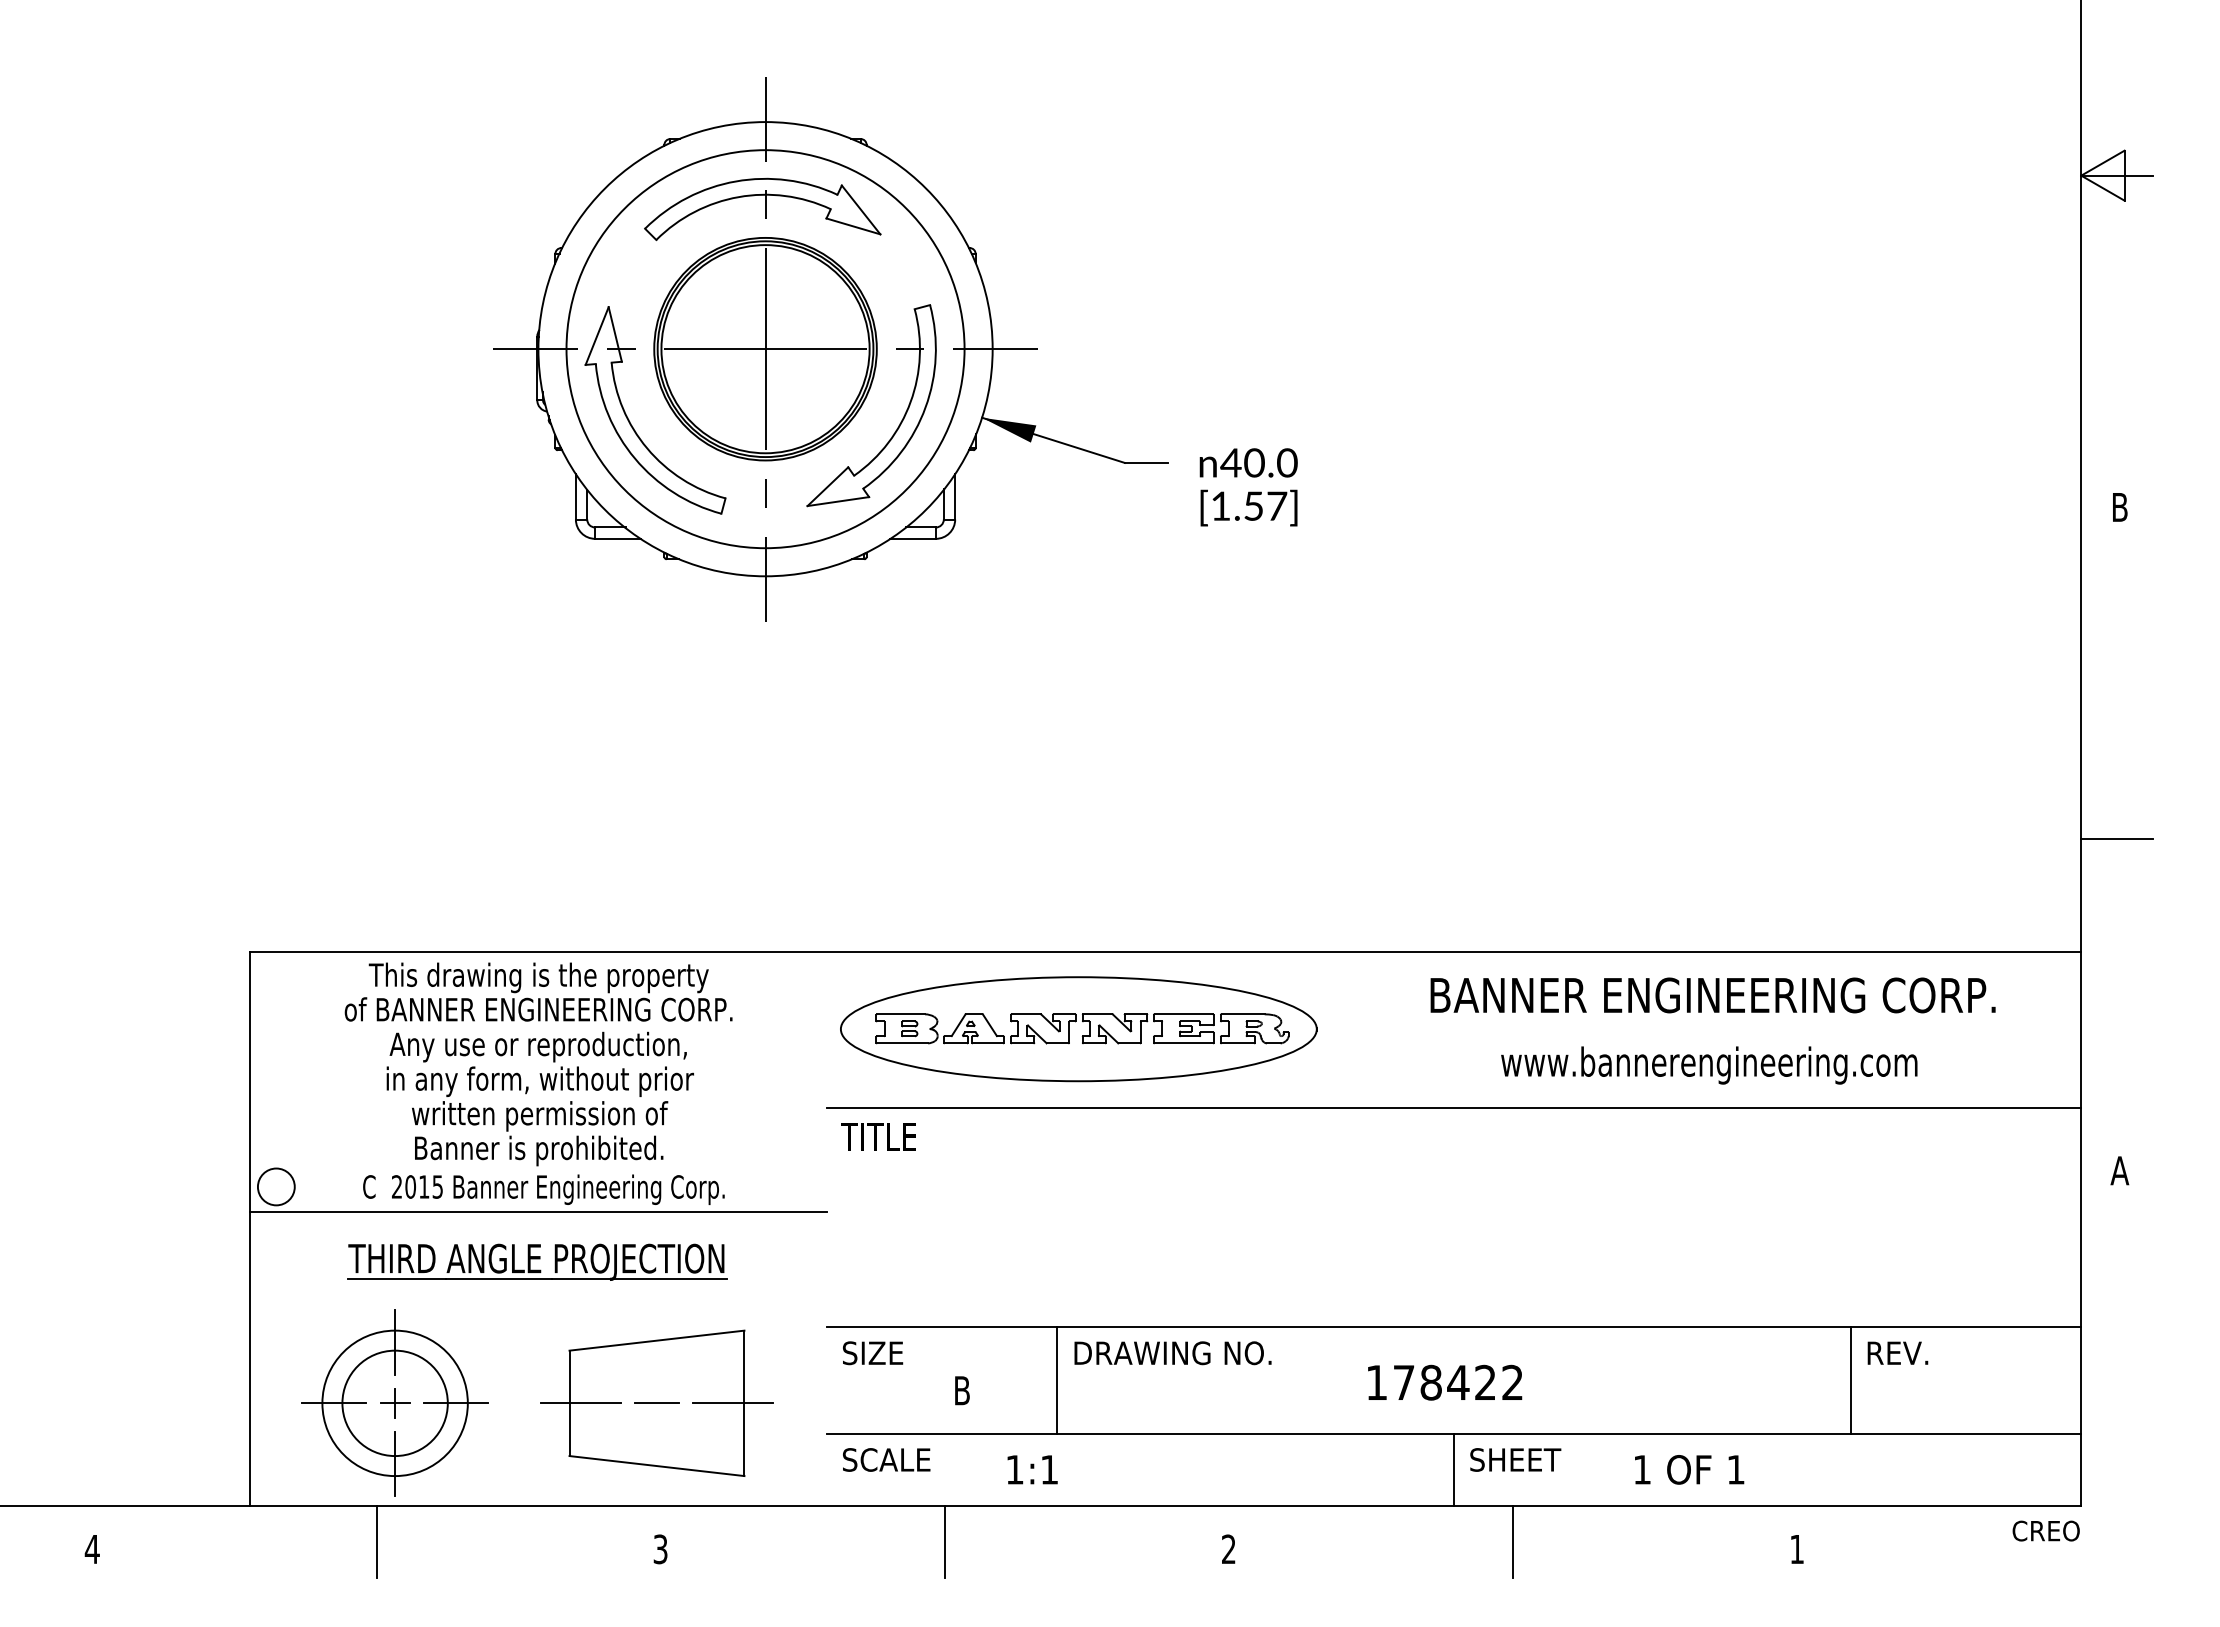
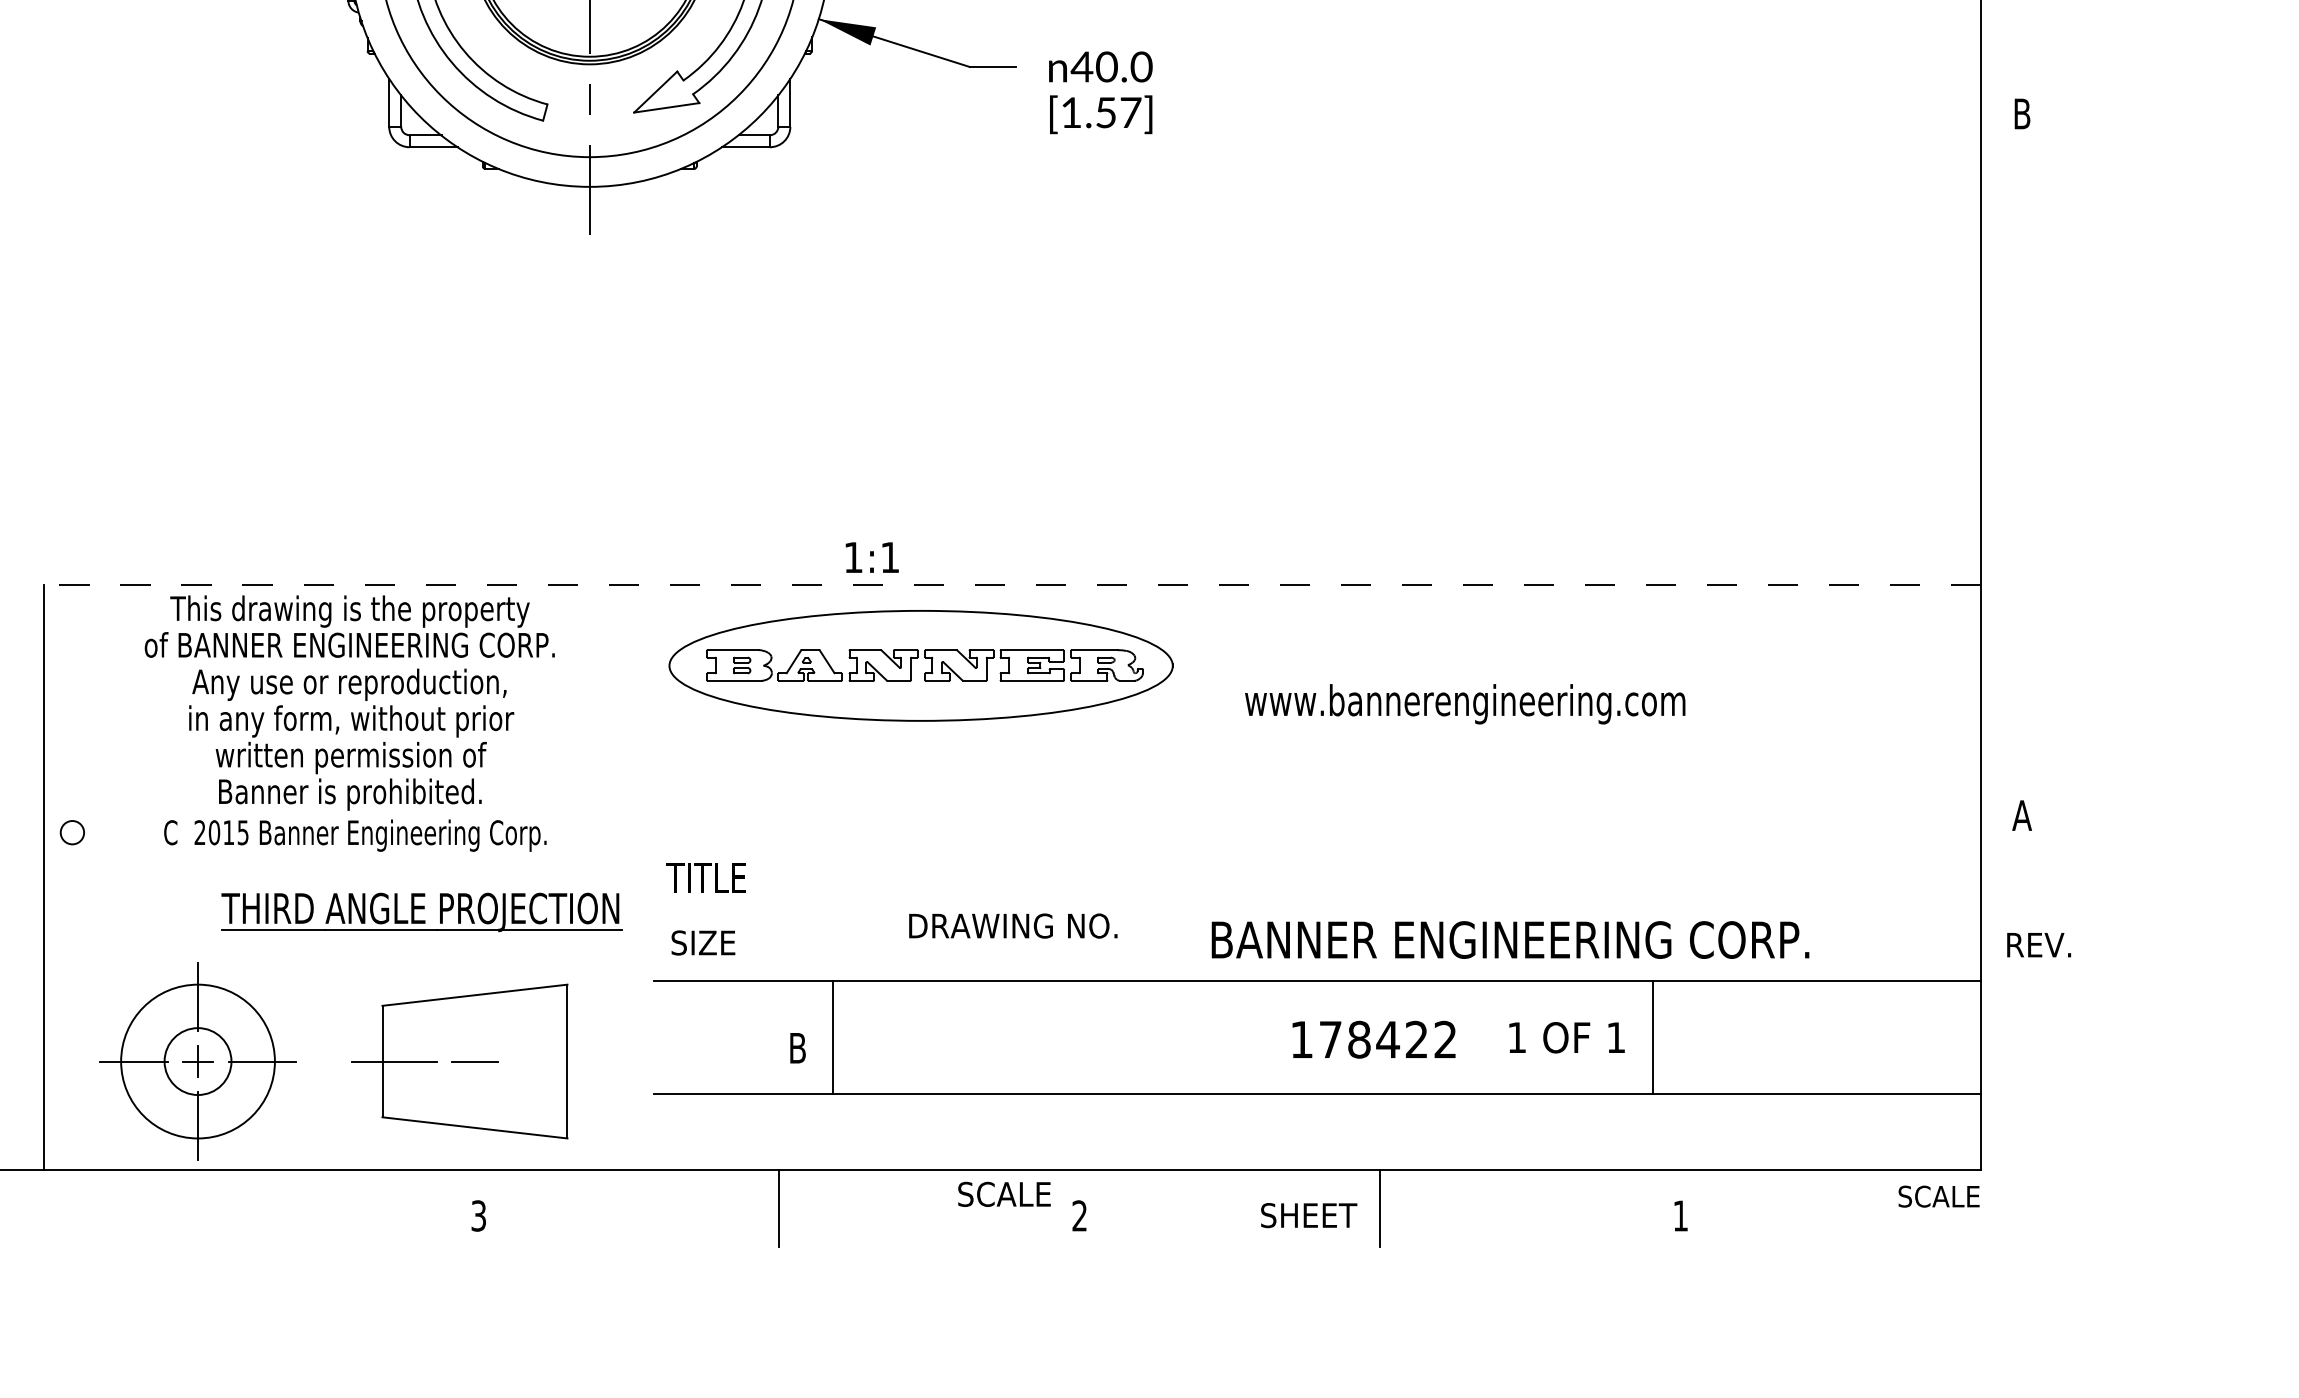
line: (2117, 839) -> (2019, 465), removed
line: (1165, 952) -> (1012, 584), solid -> dashed
text: (1712, 995) -> (1509, 940), moved
text: (1709, 1065) -> (1465, 704), moved
line: (1453, 1108) -> (1317, 749), removed
text: (878, 1136) -> (706, 877), moved
circle: (275, 1186) -> (71, 832), size x0.6
line: (537, 1211) -> (348, 858), removed
part: (537, 1261) -> (421, 911), moved
text: (1897, 1352) -> (2038, 944), moved
text: (873, 1353) -> (703, 943), moved
text: (1172, 1353) -> (1012, 926), moved
line: (1057, 1380) -> (832, 1037), moved
line: (1850, 1380) -> (1652, 1037), moved
text: (1445, 1382) -> (1374, 1039), moved
circle: (394, 1403) -> (197, 1061), size x0.6
line: (733, 1403) -> (555, 1061), removed
text: (886, 1459) -> (1004, 1193), moved
text: (1515, 1459) -> (1308, 1215), moved
text: (1032, 1469) -> (872, 557), moved
text: (1689, 1469) -> (1566, 1037), moved
line: (1453, 1470) -> (1317, 1132), removed
text: (2041, 1530) -> (1939, 1196), CREO -> SCALE
line: (376, 1542) -> (178, 1208), removed

